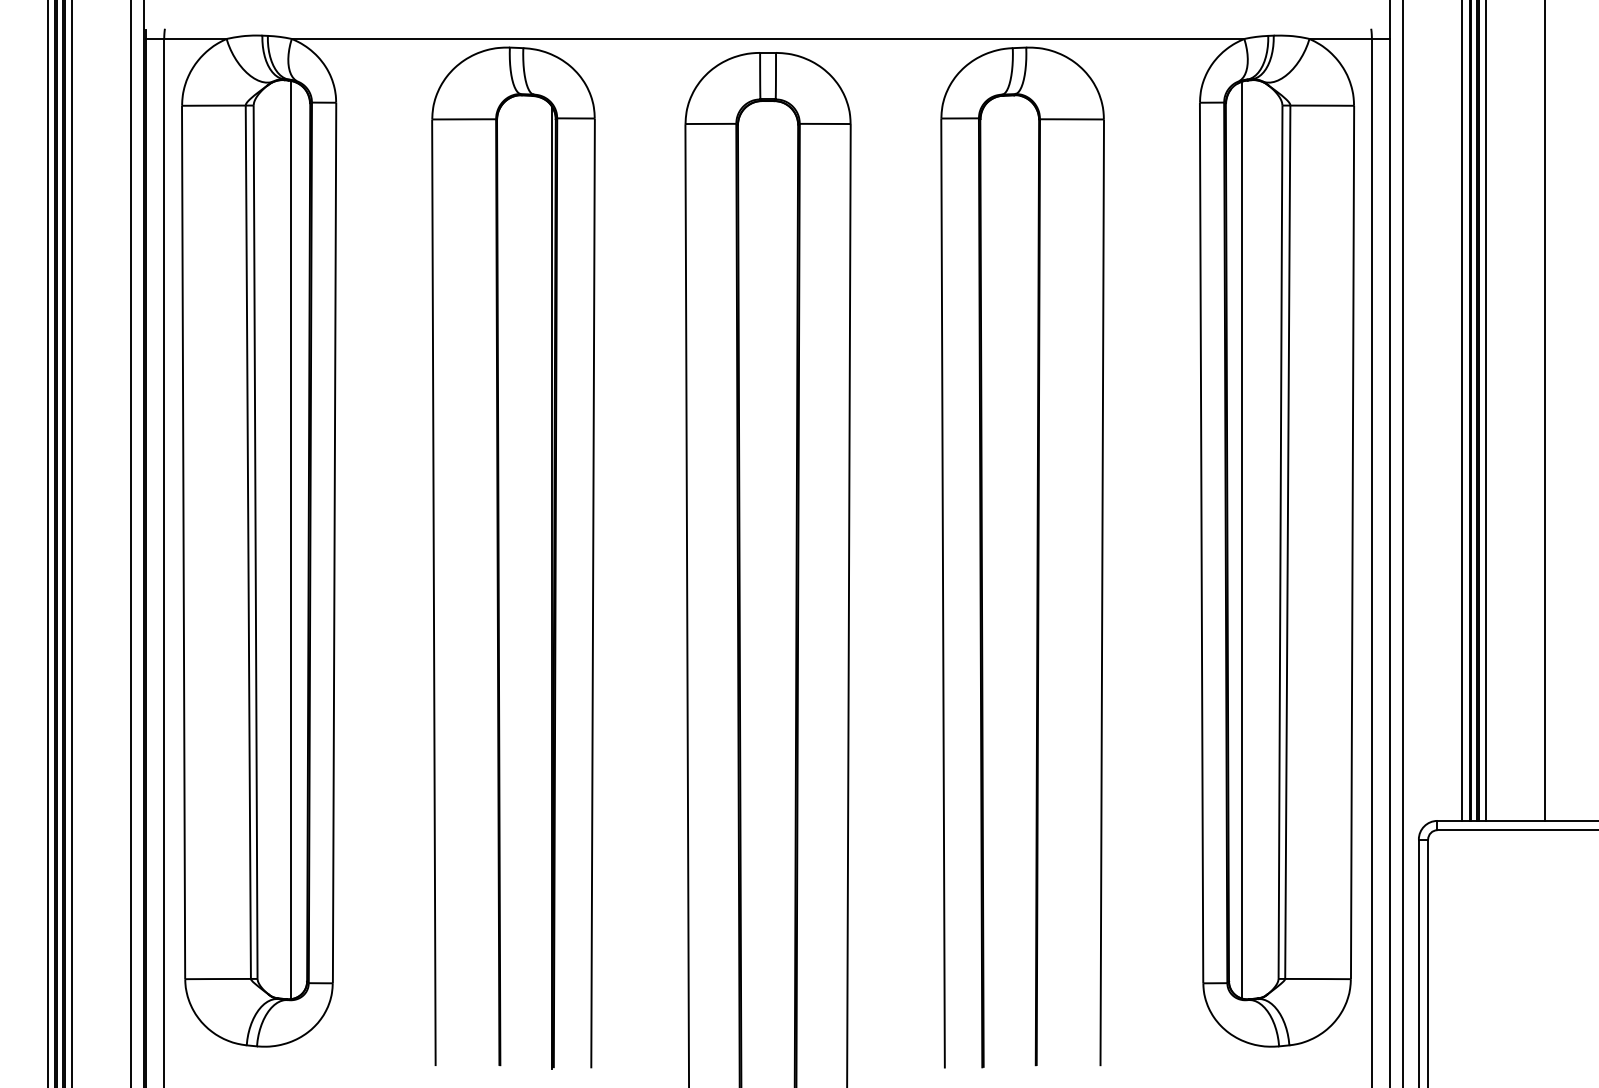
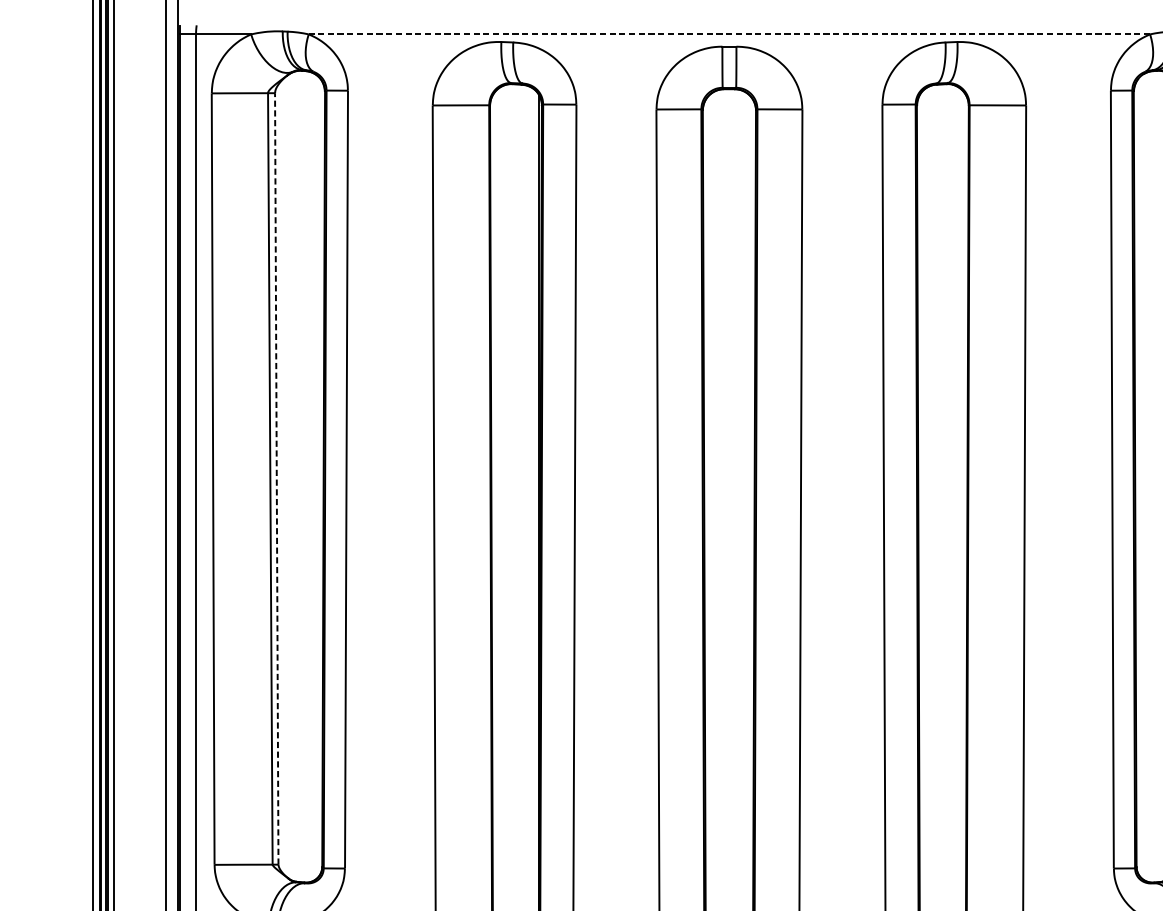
line: (767, 38) -> (728, 33), solid -> dashed
line: (1241, 539) -> (1147, 476), removed
line: (291, 540) -> (308, 477), removed
line: (255, 543) -> (276, 480), solid -> dashed

